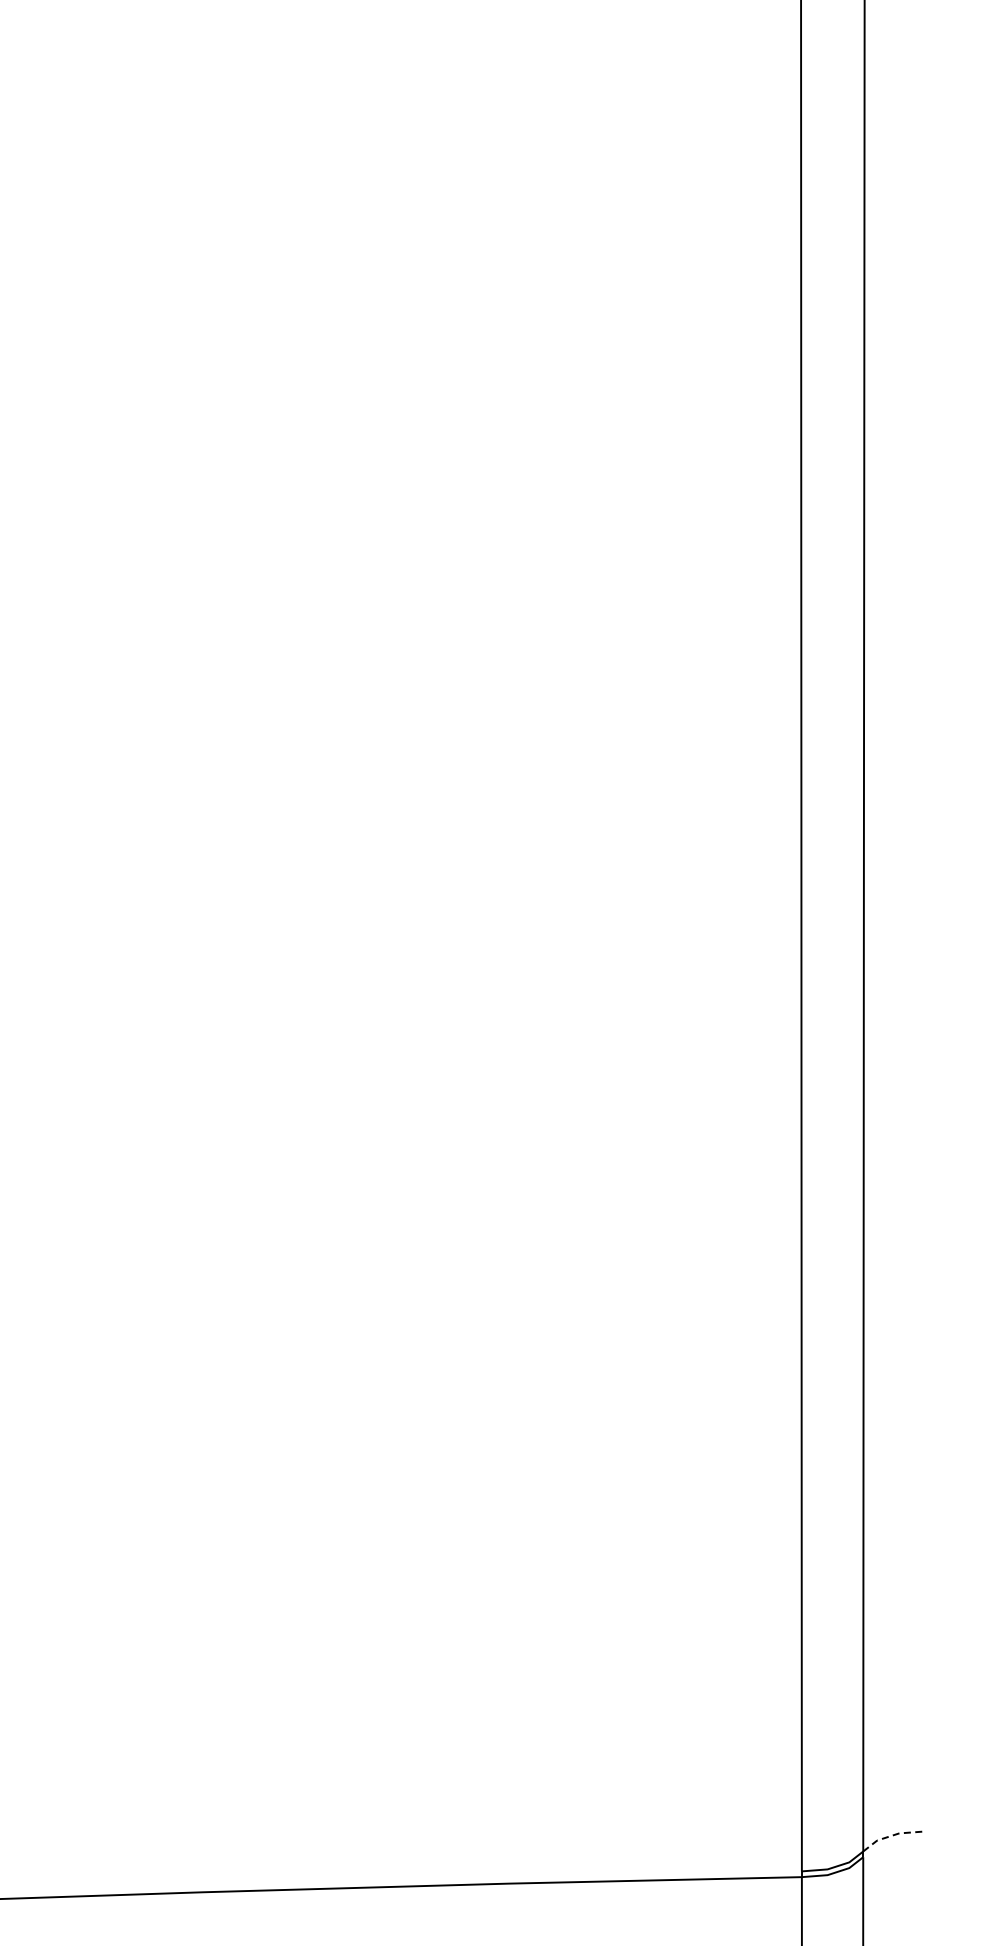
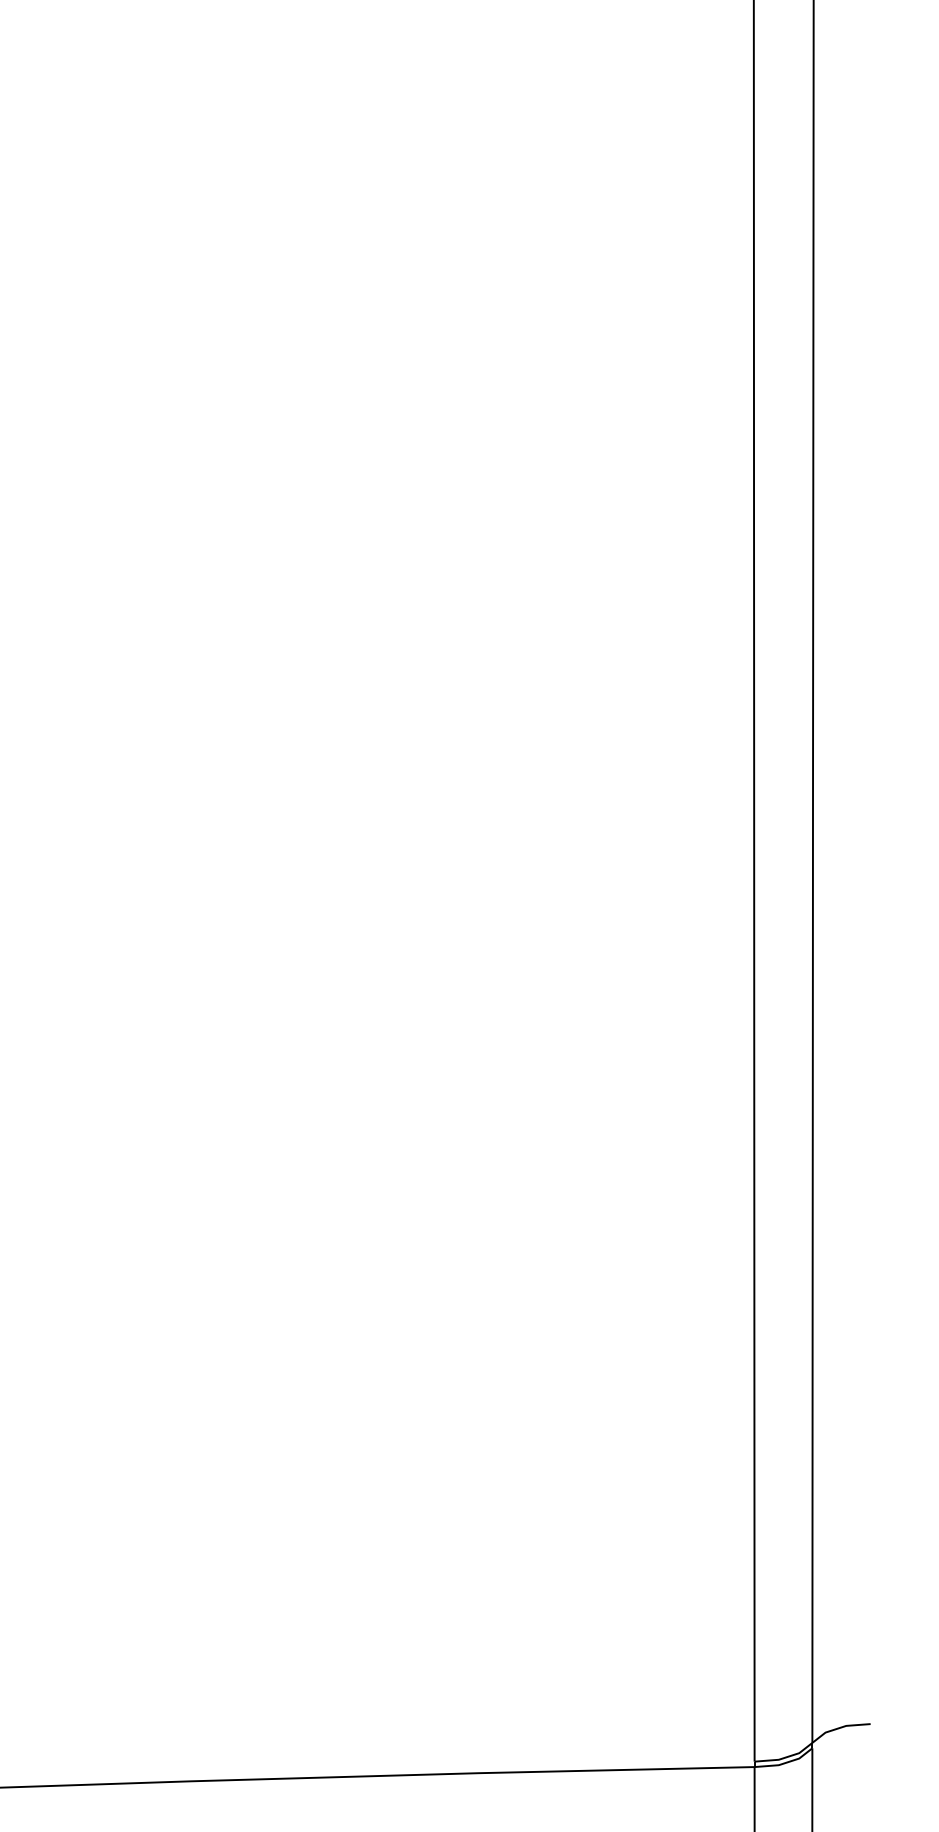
line: (891, 1835) -> (838, 1727), dashed -> solid

